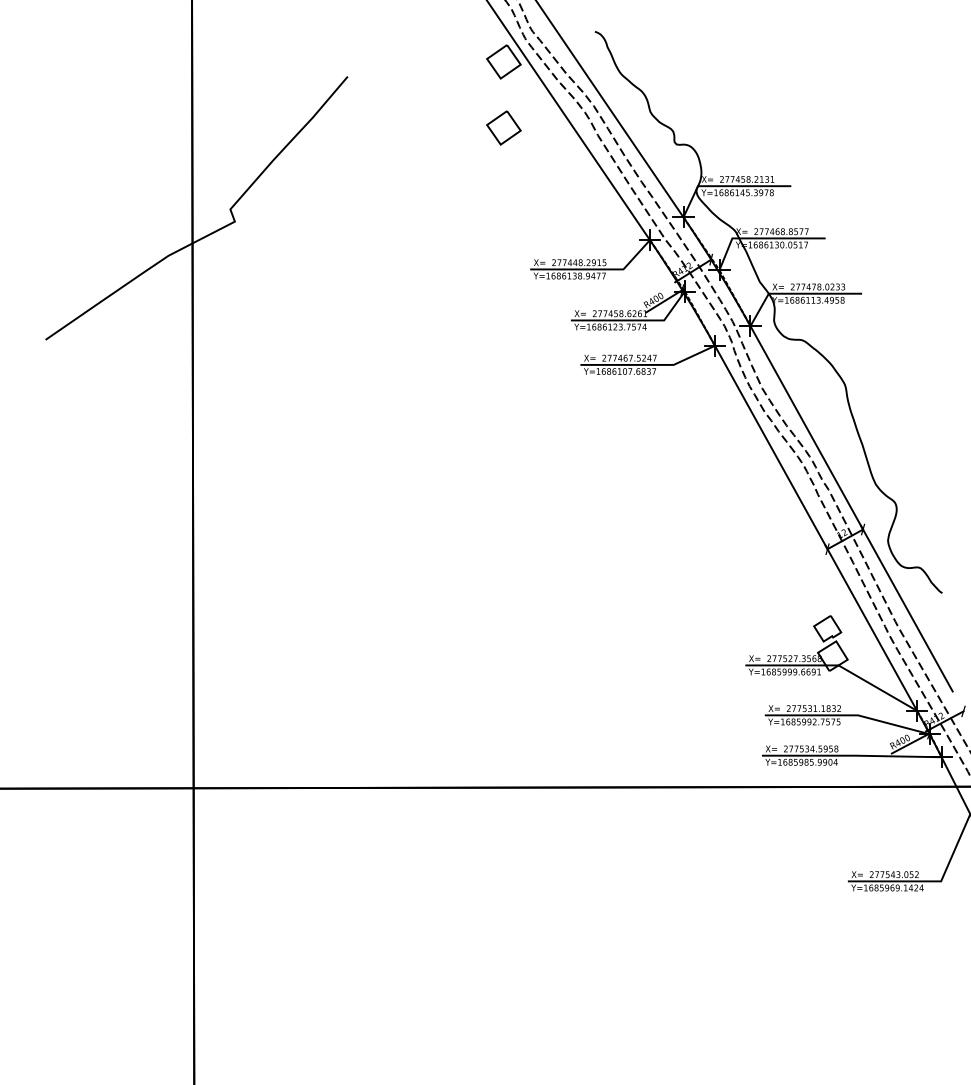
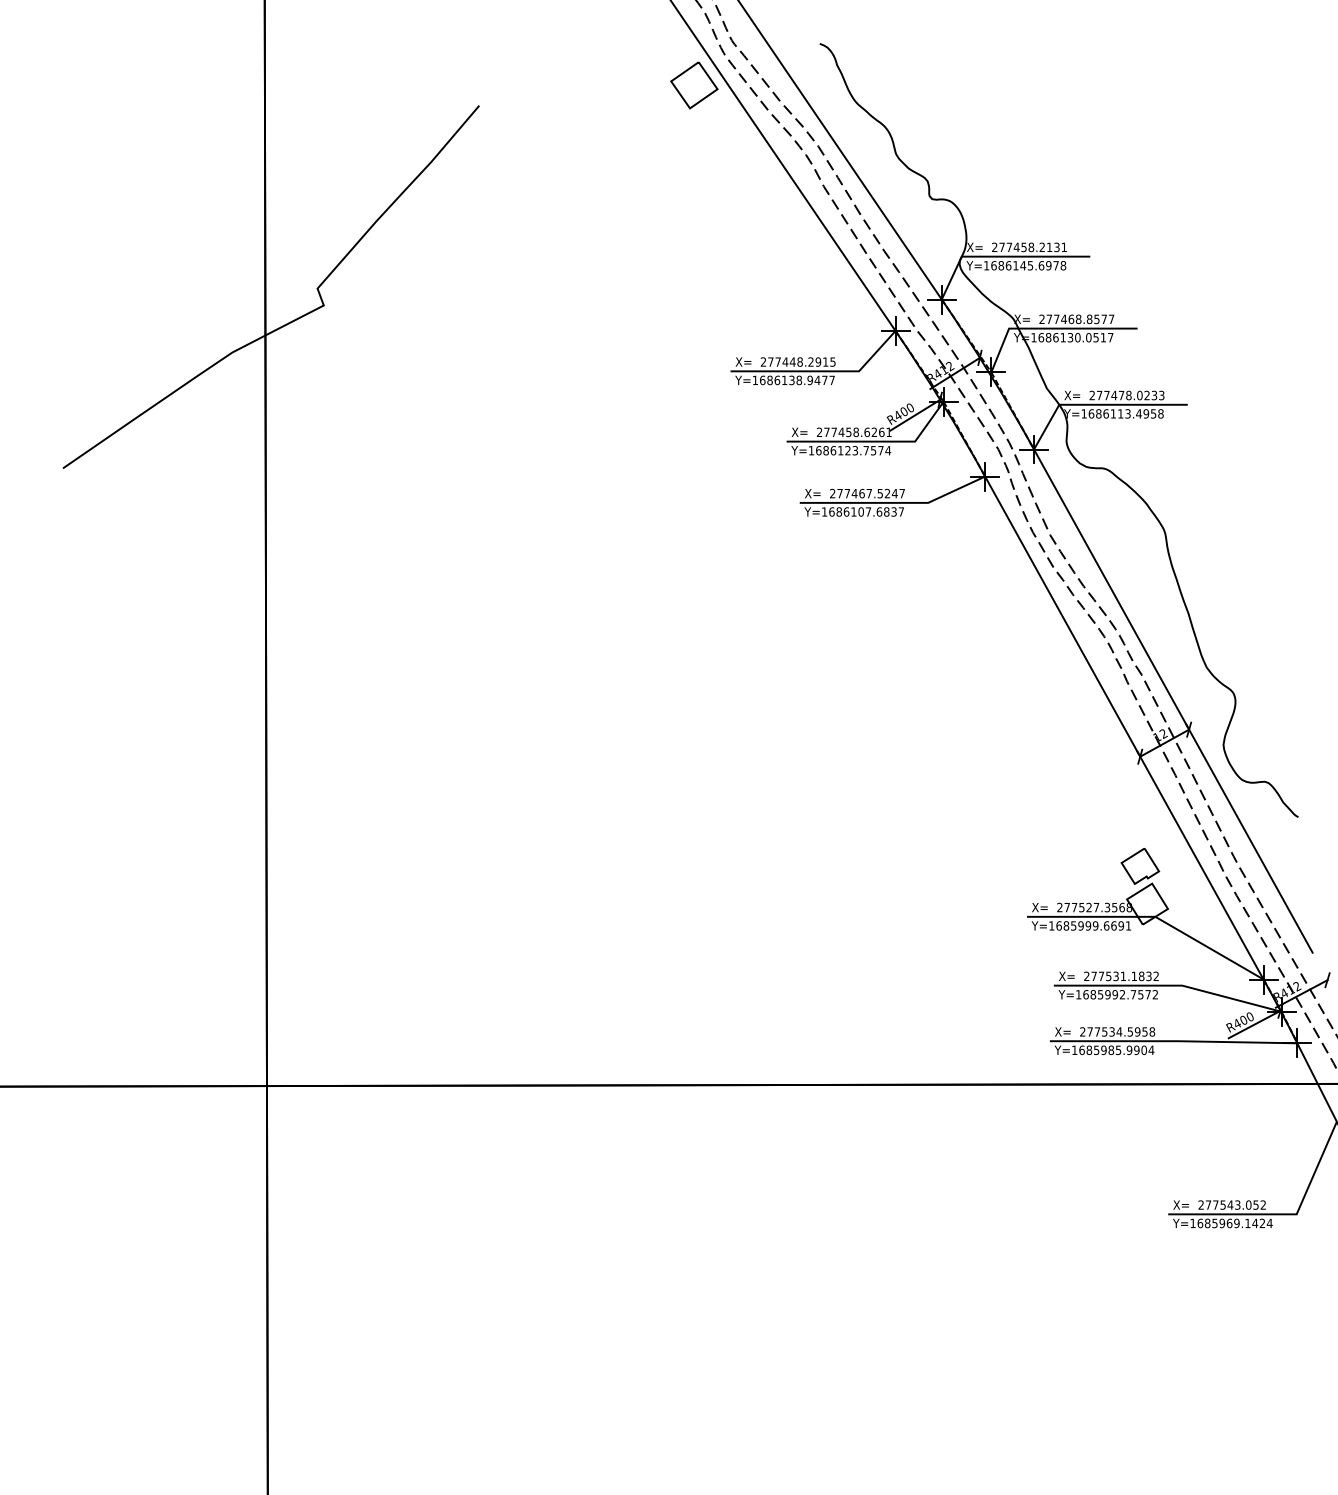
part: (504, 128) -> (694, 176), removed
text: (755, 192) -> (1041, 265), Y=1686145.3978 -> Y=1686145.6978
text: (838, 721) -> (1155, 994), Y=1685992.7575 -> Y=1685992.7572

